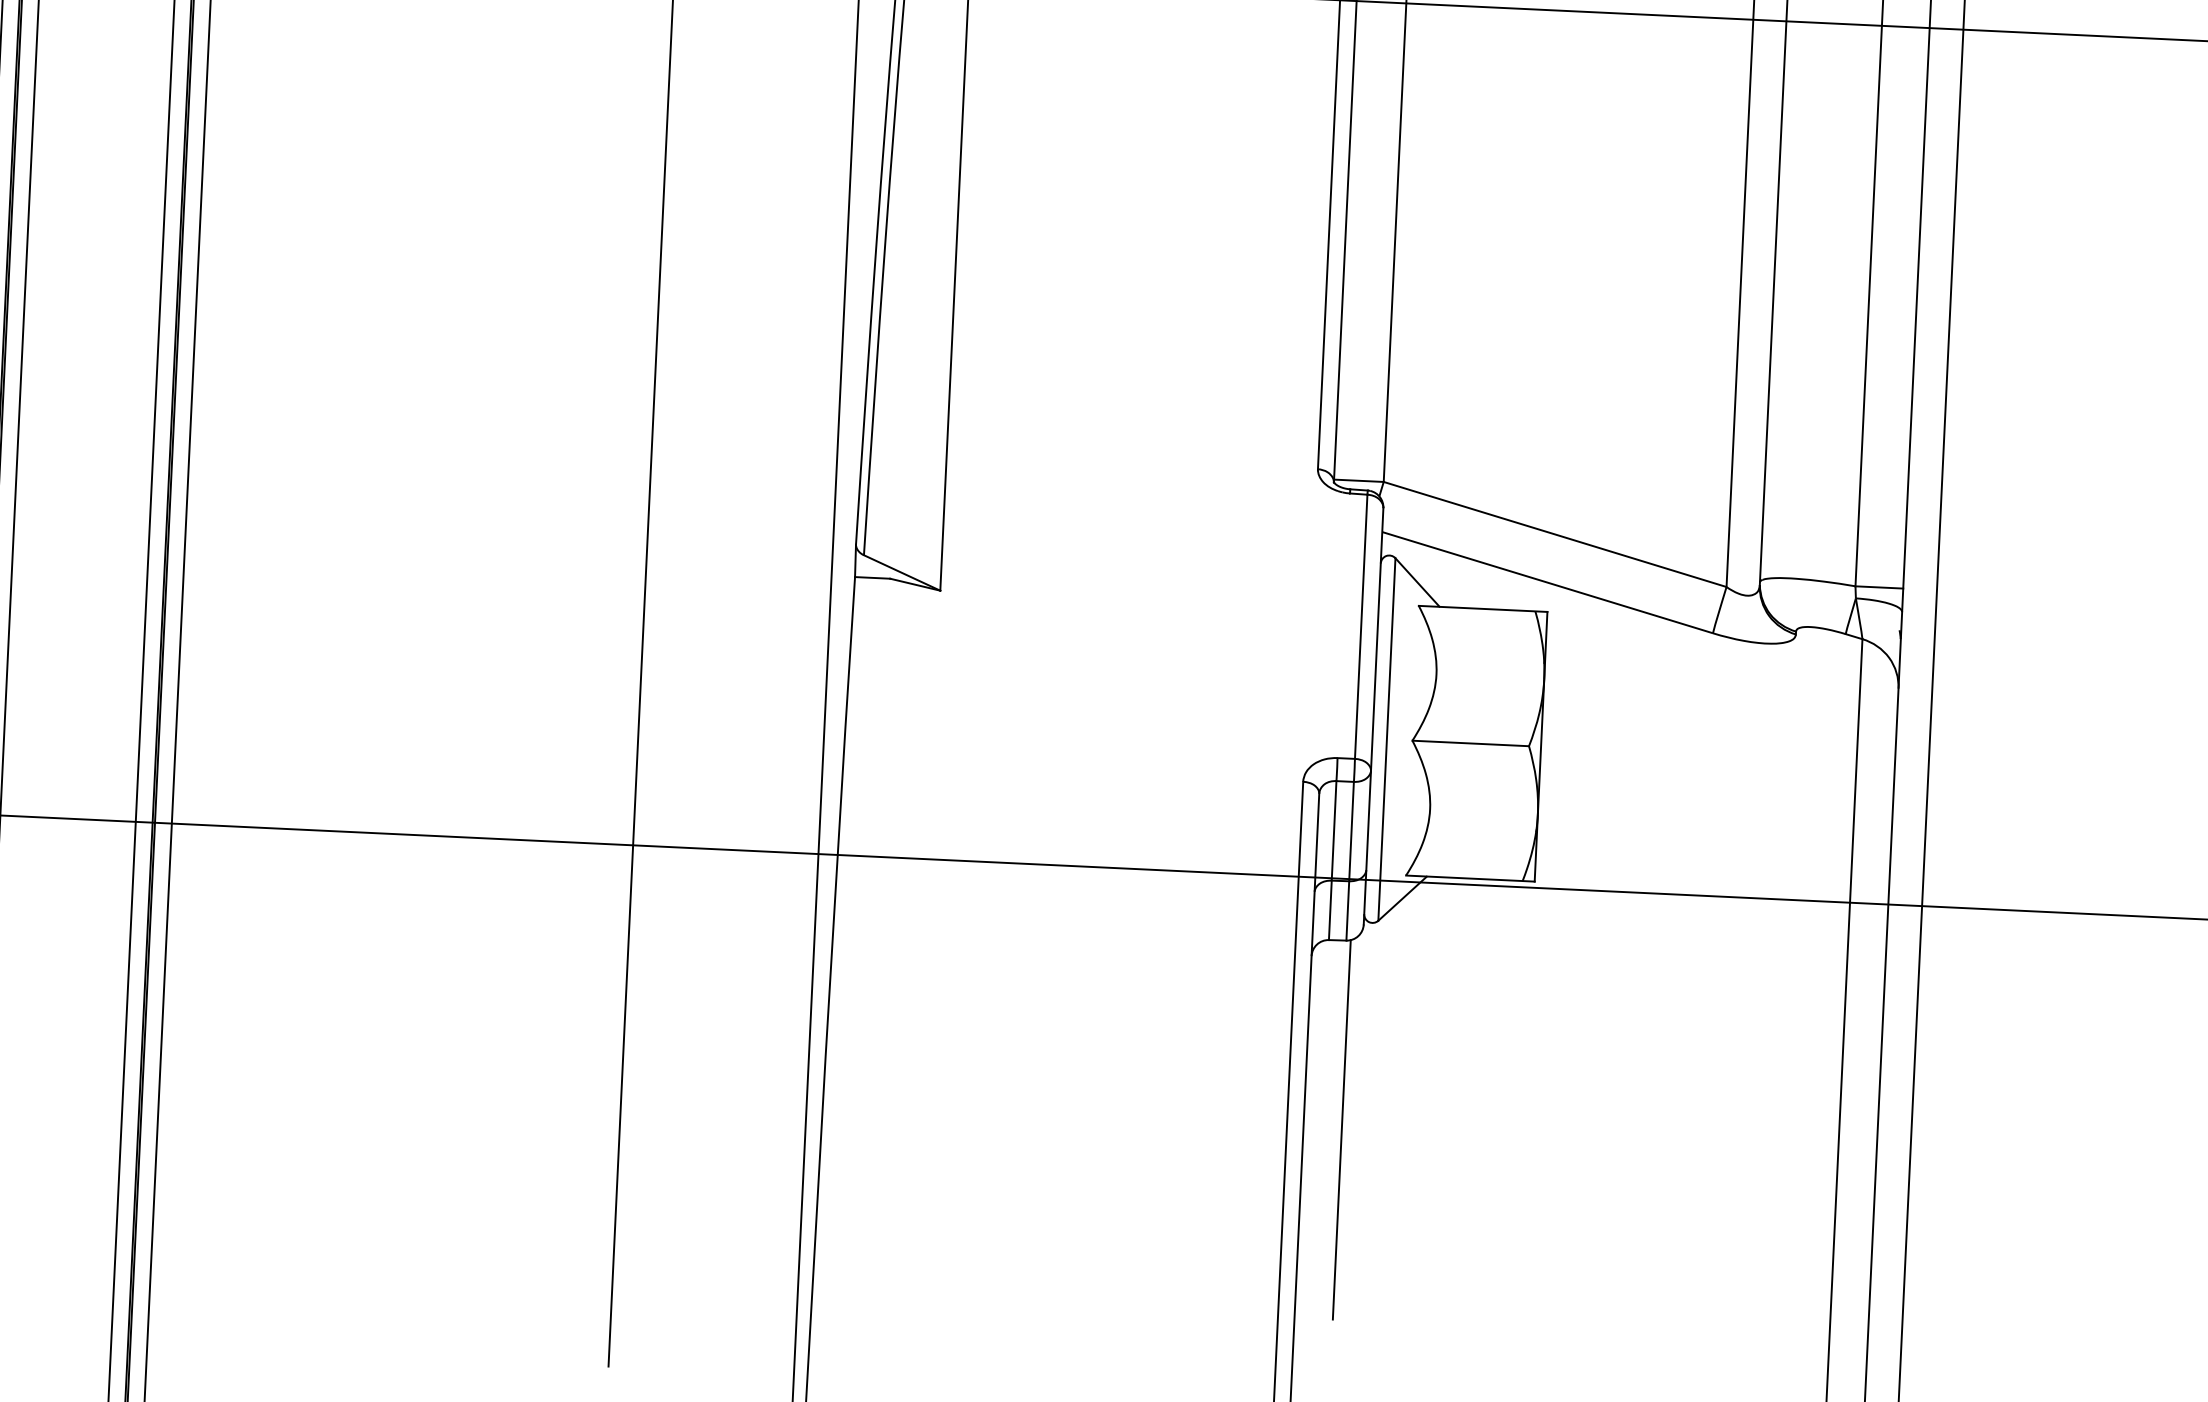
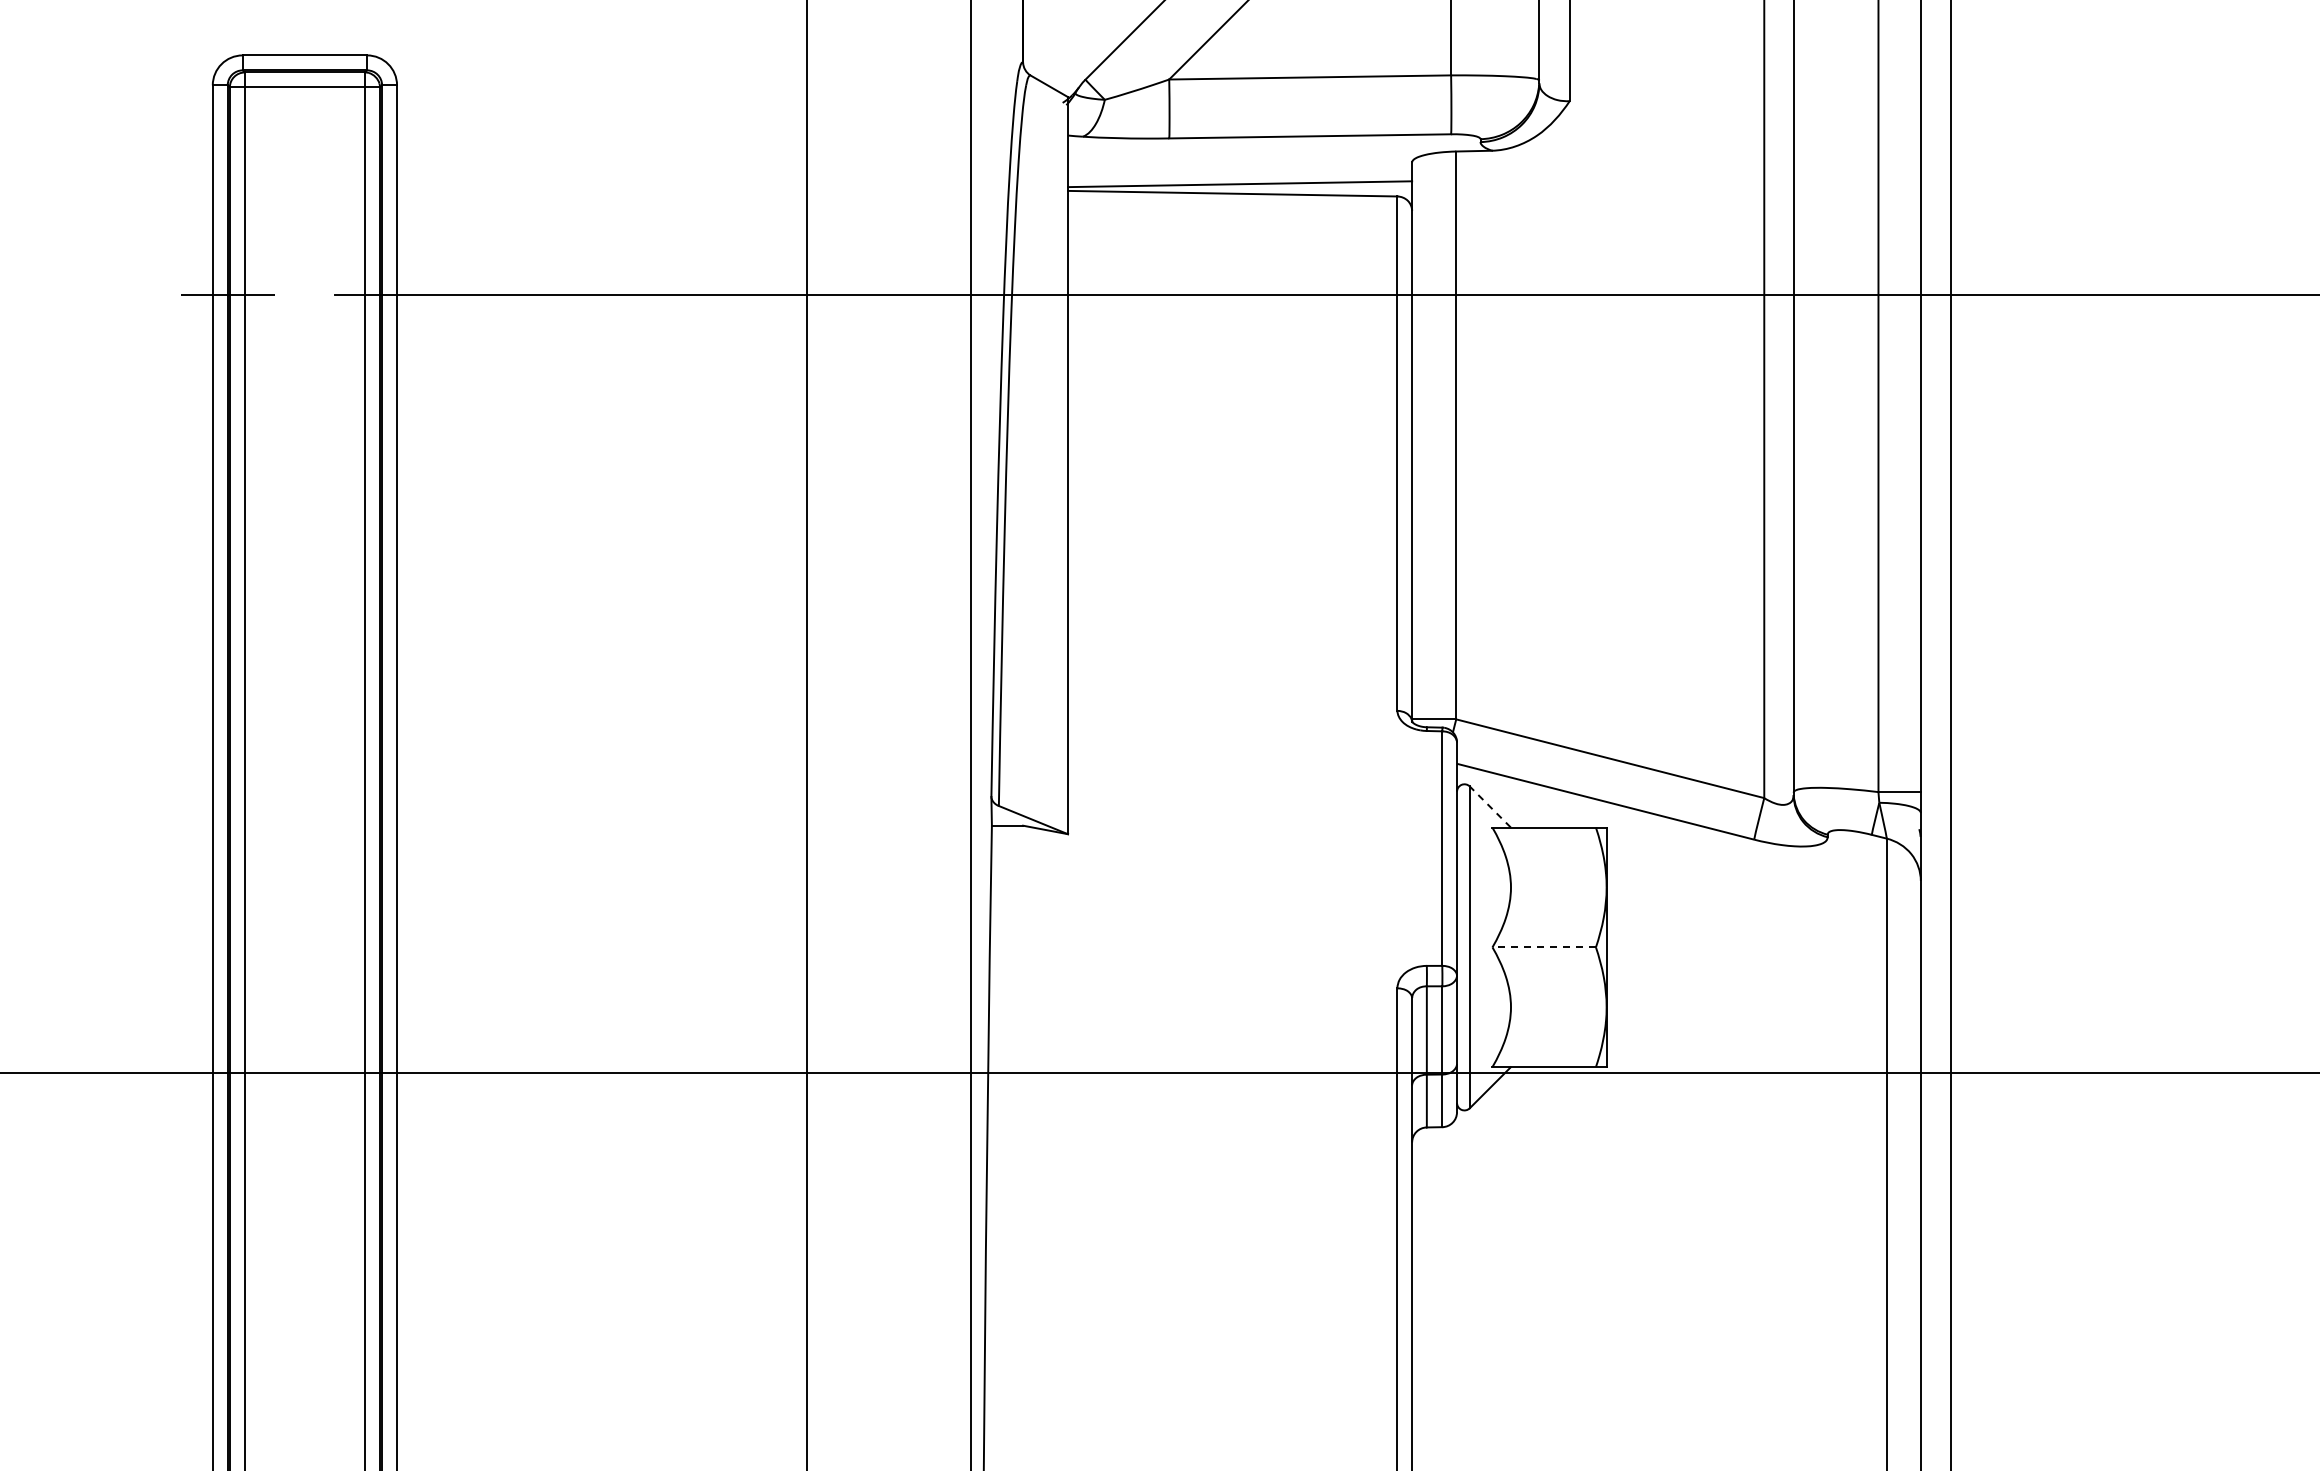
line: (1416, 581) -> (1489, 806), solid -> dashed
line: (1471, 743) -> (1544, 947), solid -> dashed
line: (1342, 1129) -> (1446, 1294), removed

